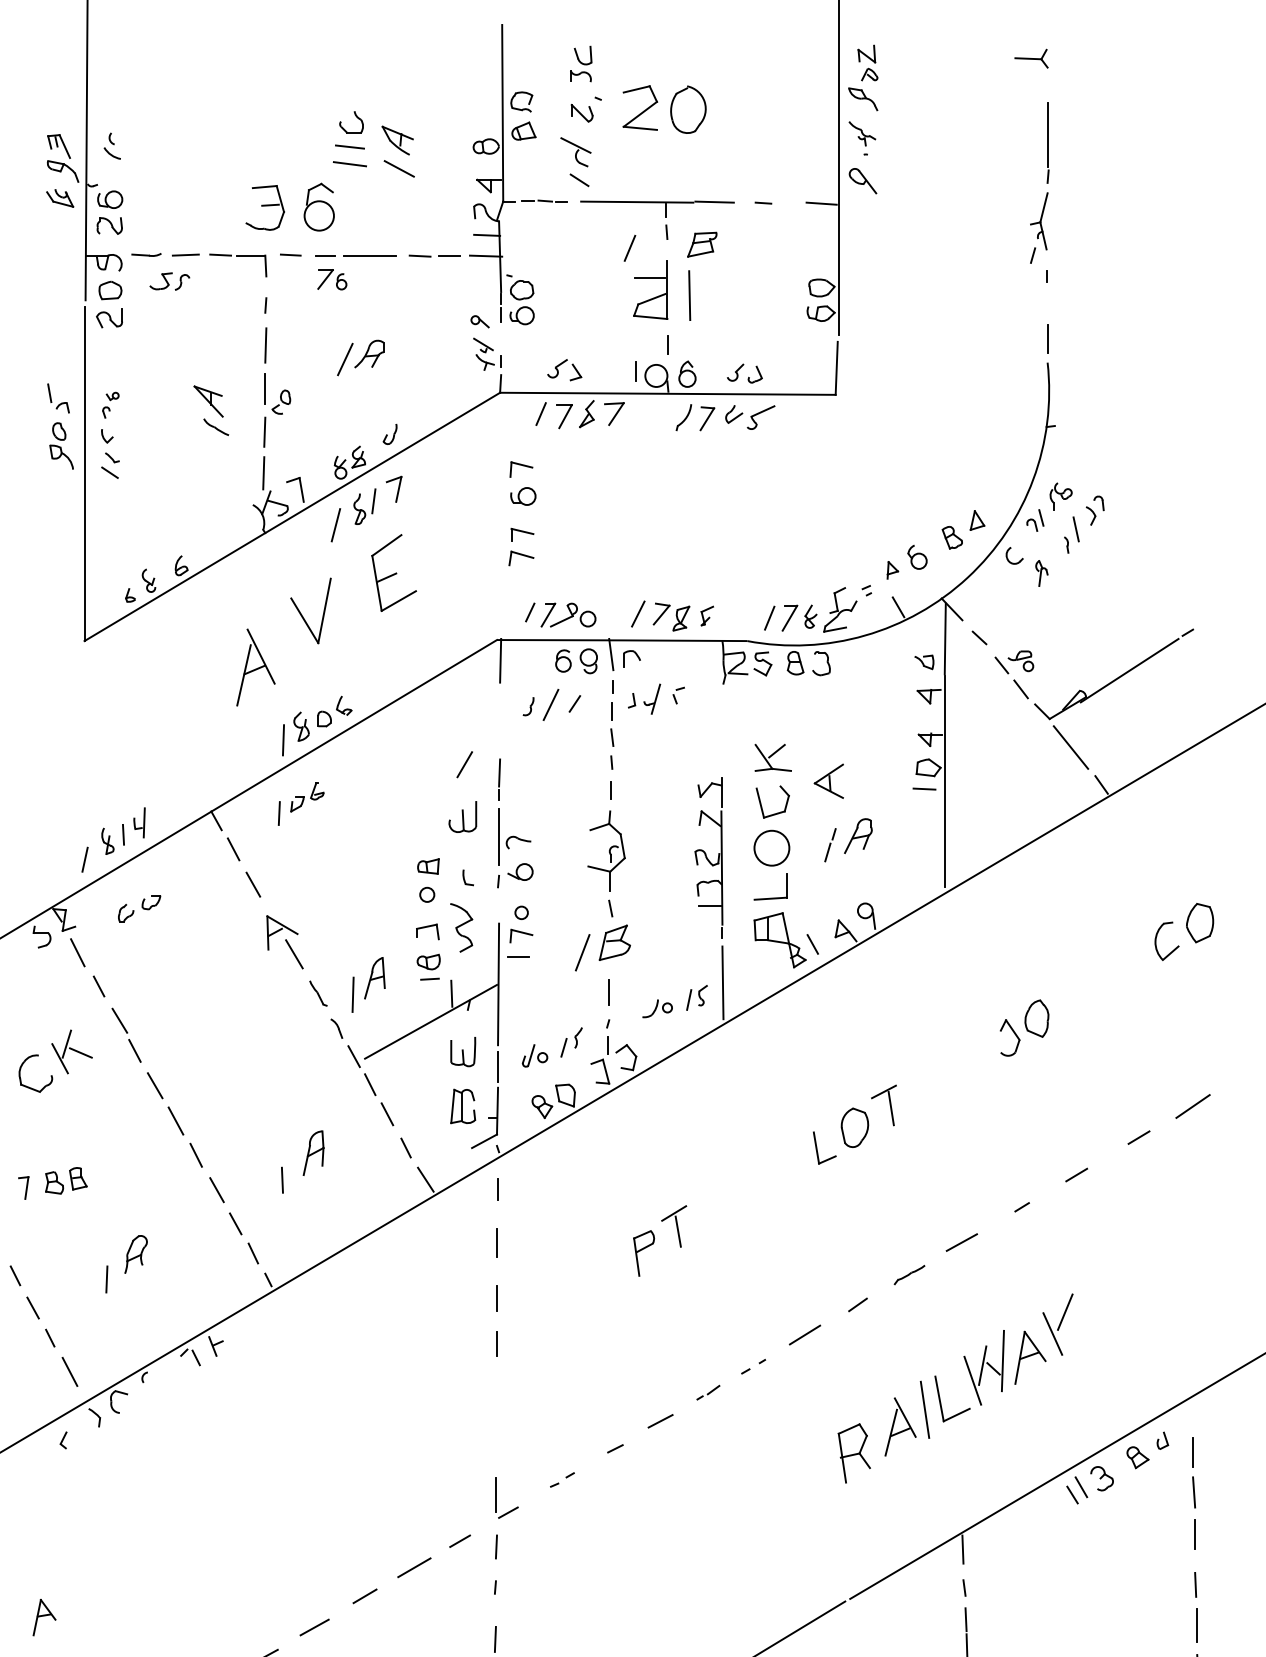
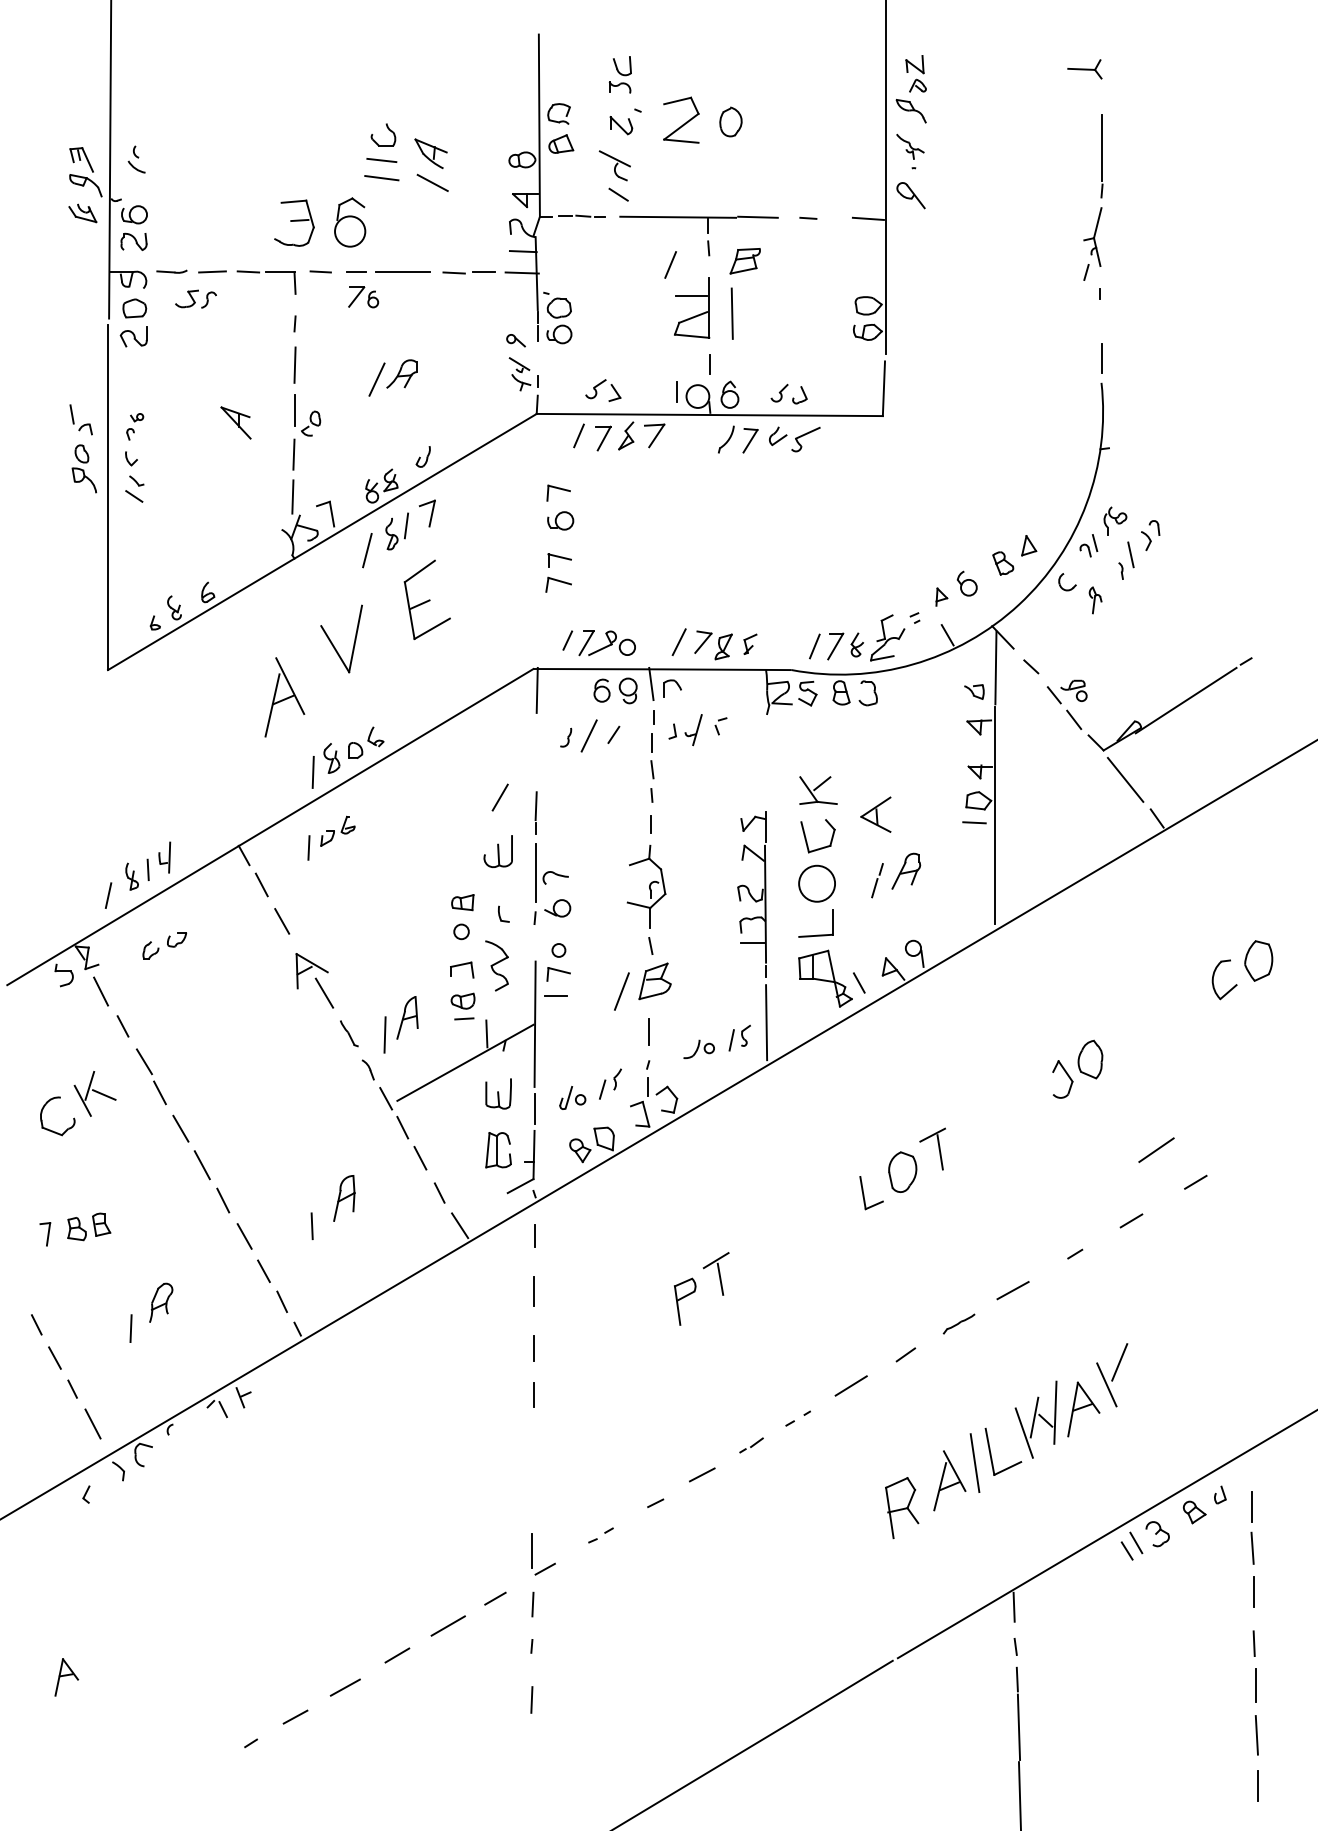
part: (687, 109) -> (730, 121), size x0.6
part: (215, 427) -> (243, 449), removed
line: (1193, 1105) -> (1156, 1149), moved

